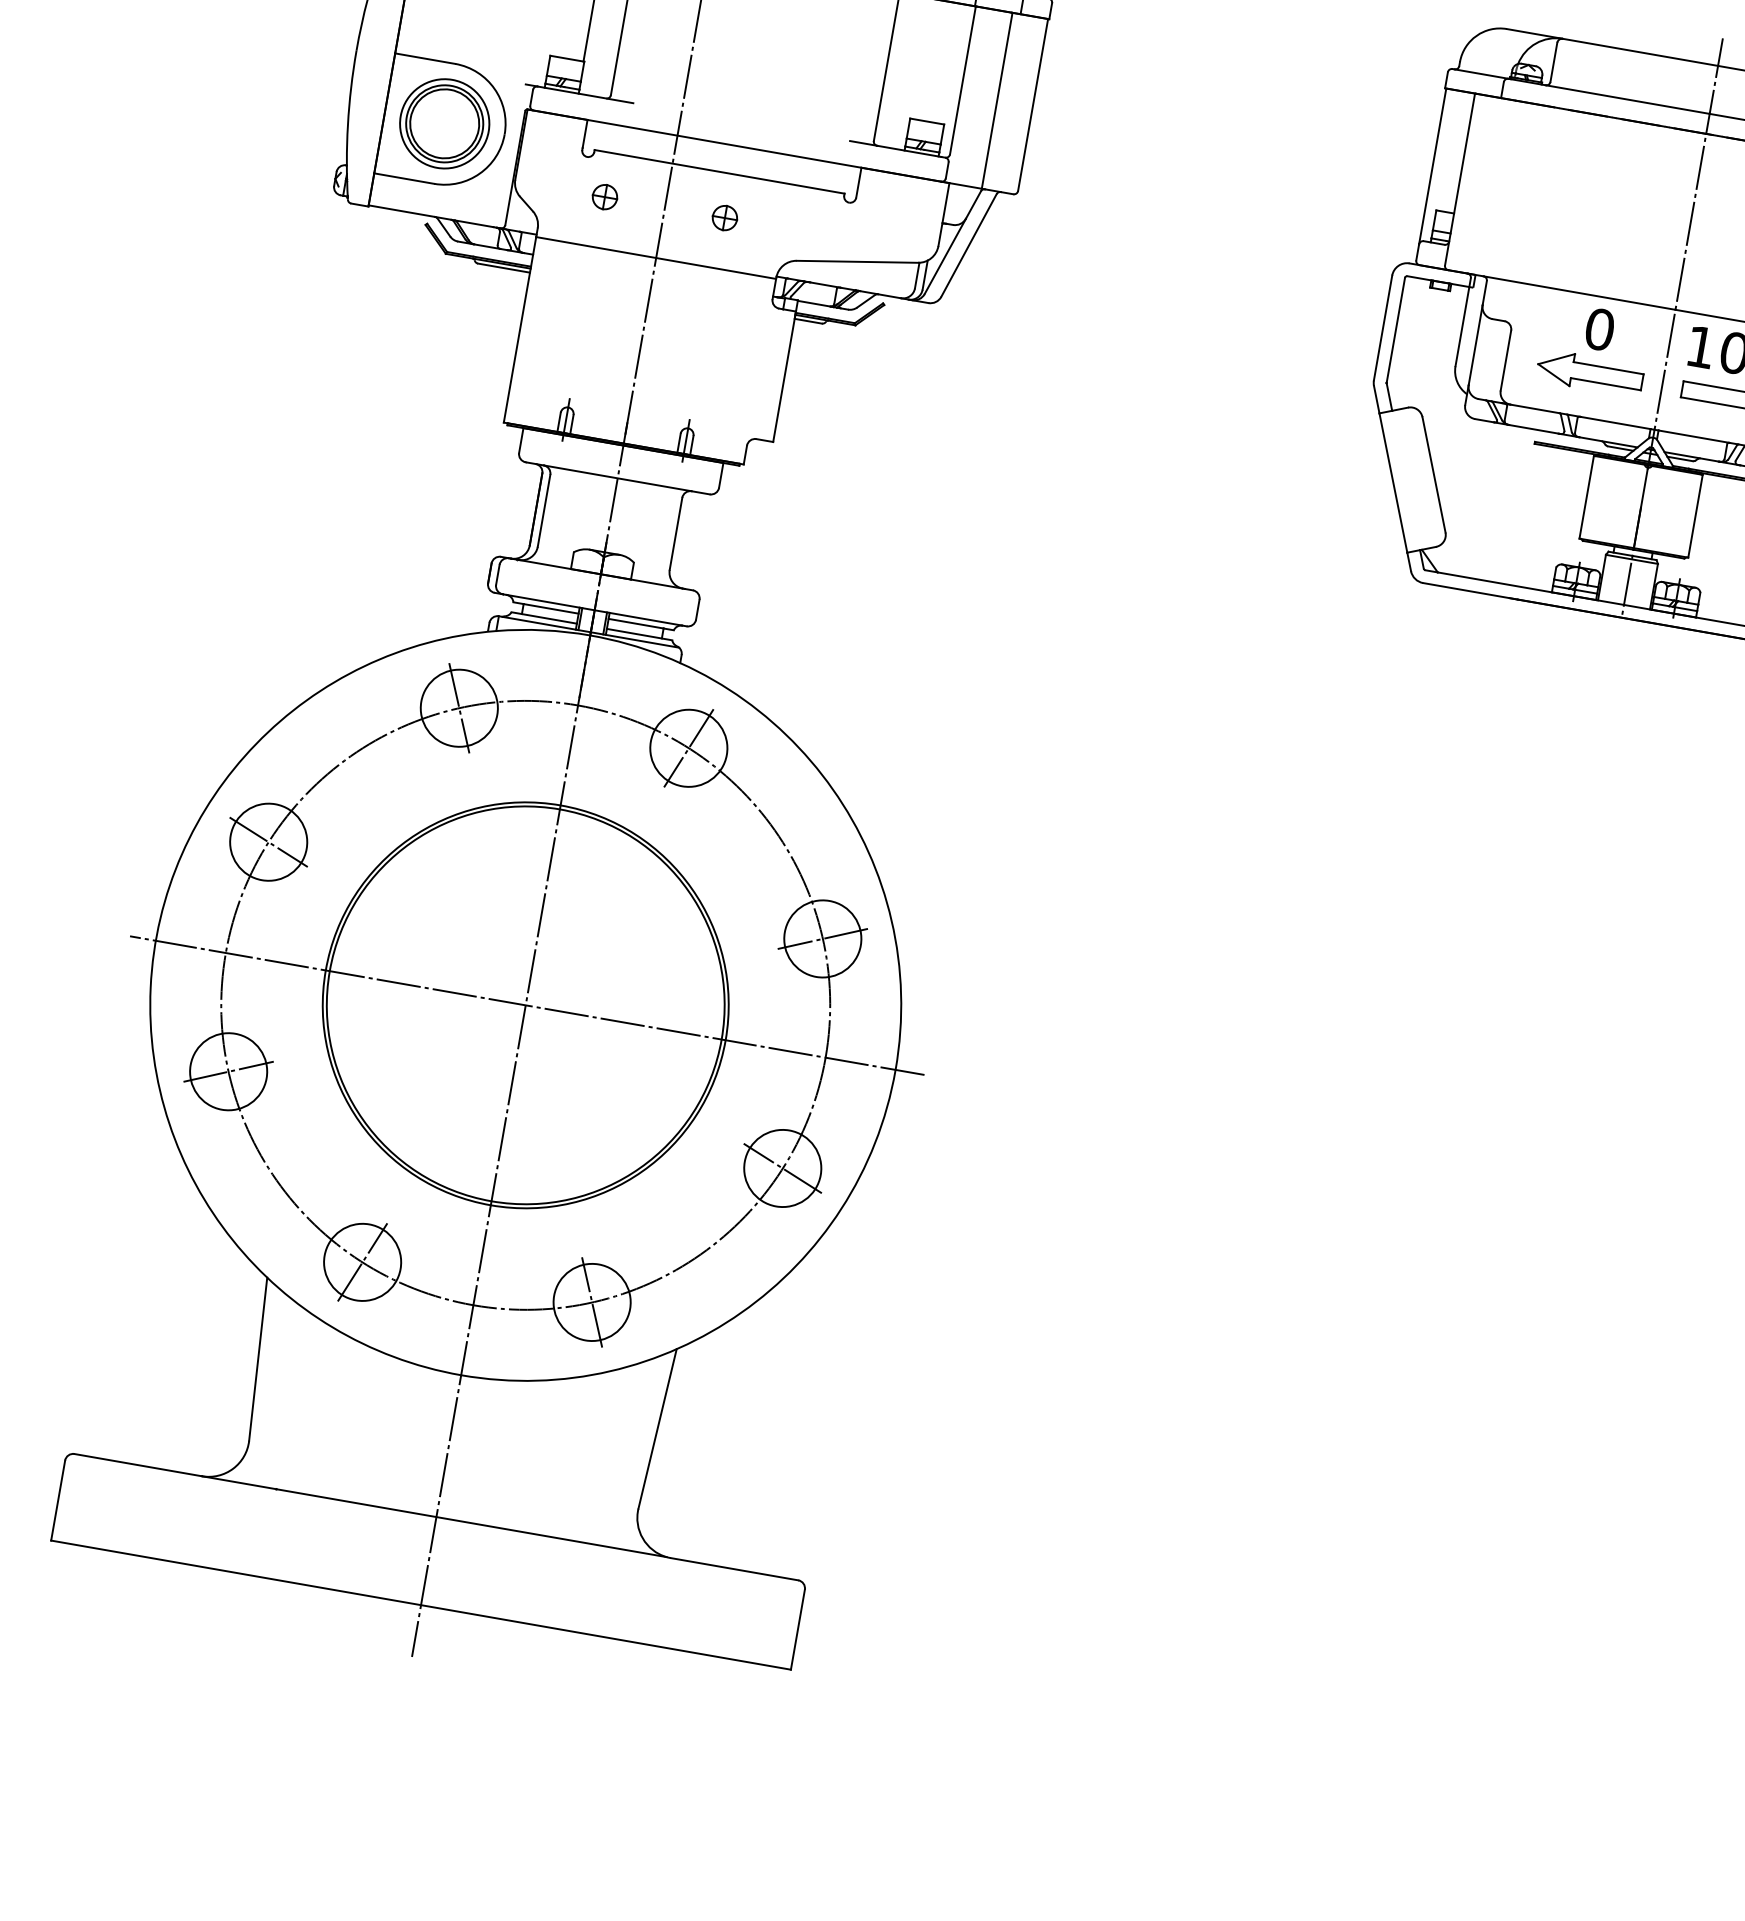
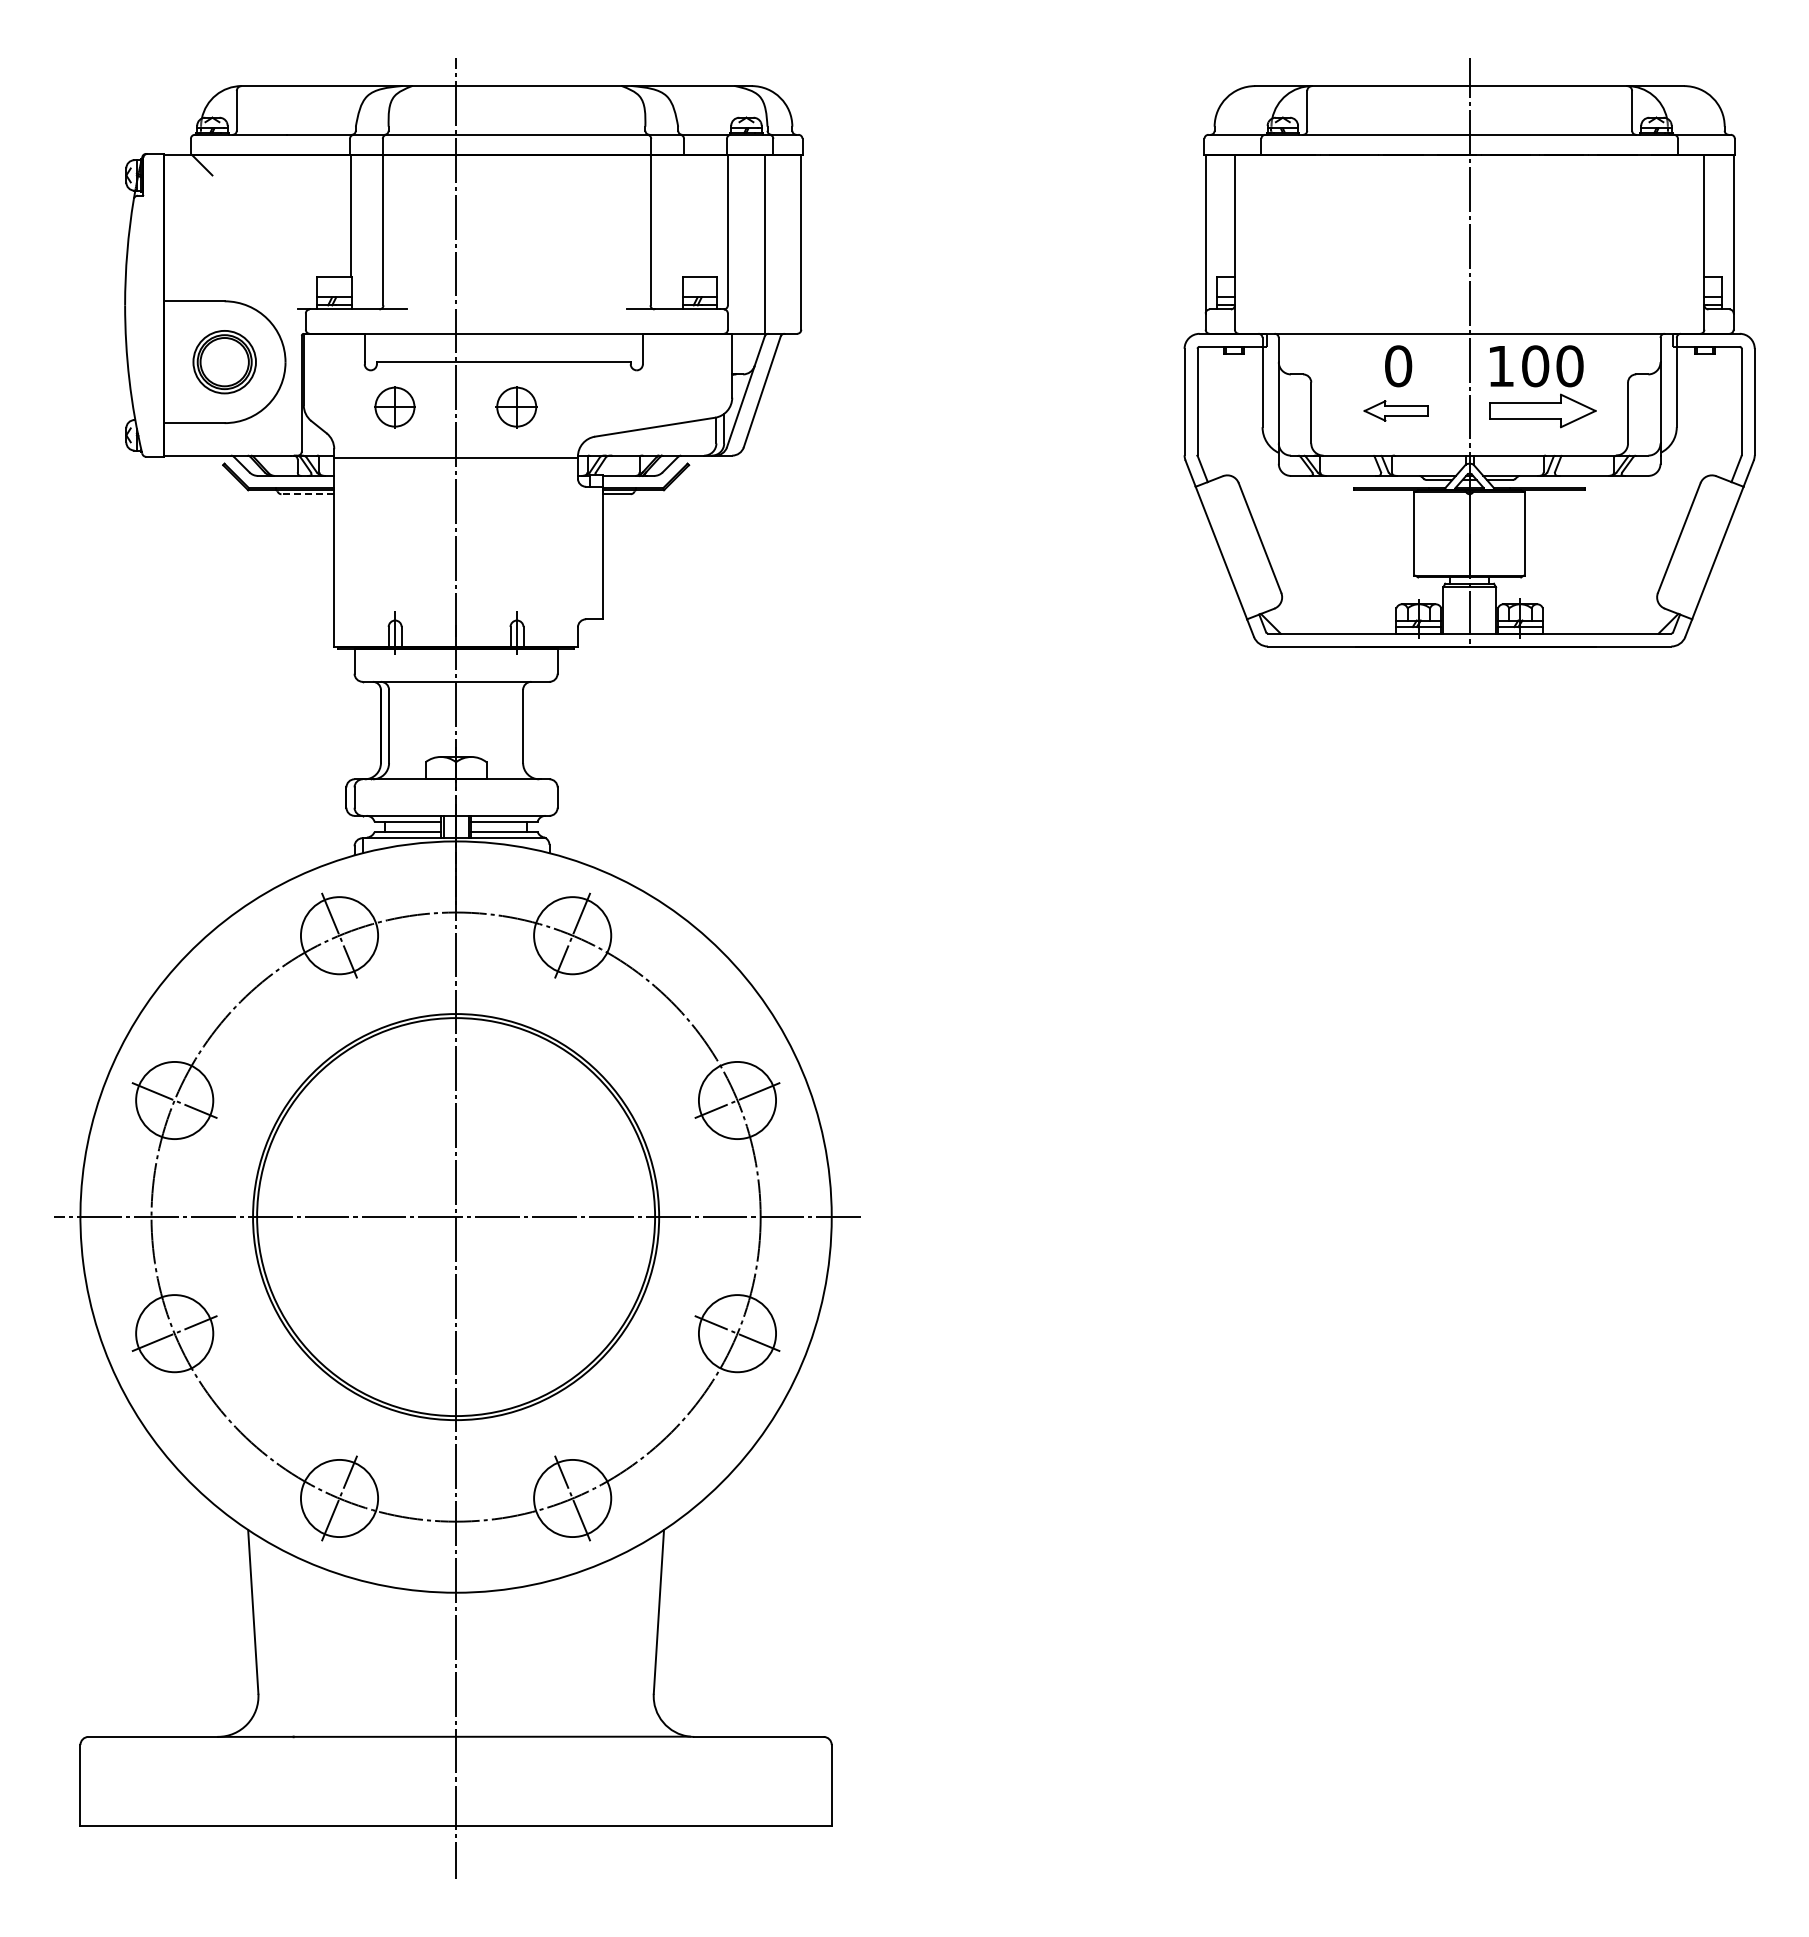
part: (444, 123) -> (224, 361), size x0.7
part: (605, 196) -> (395, 406), size x1.6
part: (725, 217) -> (517, 406), size x1.6
line: (503, 268) -> (307, 494), solid -> dashed
part: (1589, 372) -> (1395, 410), size x0.6

